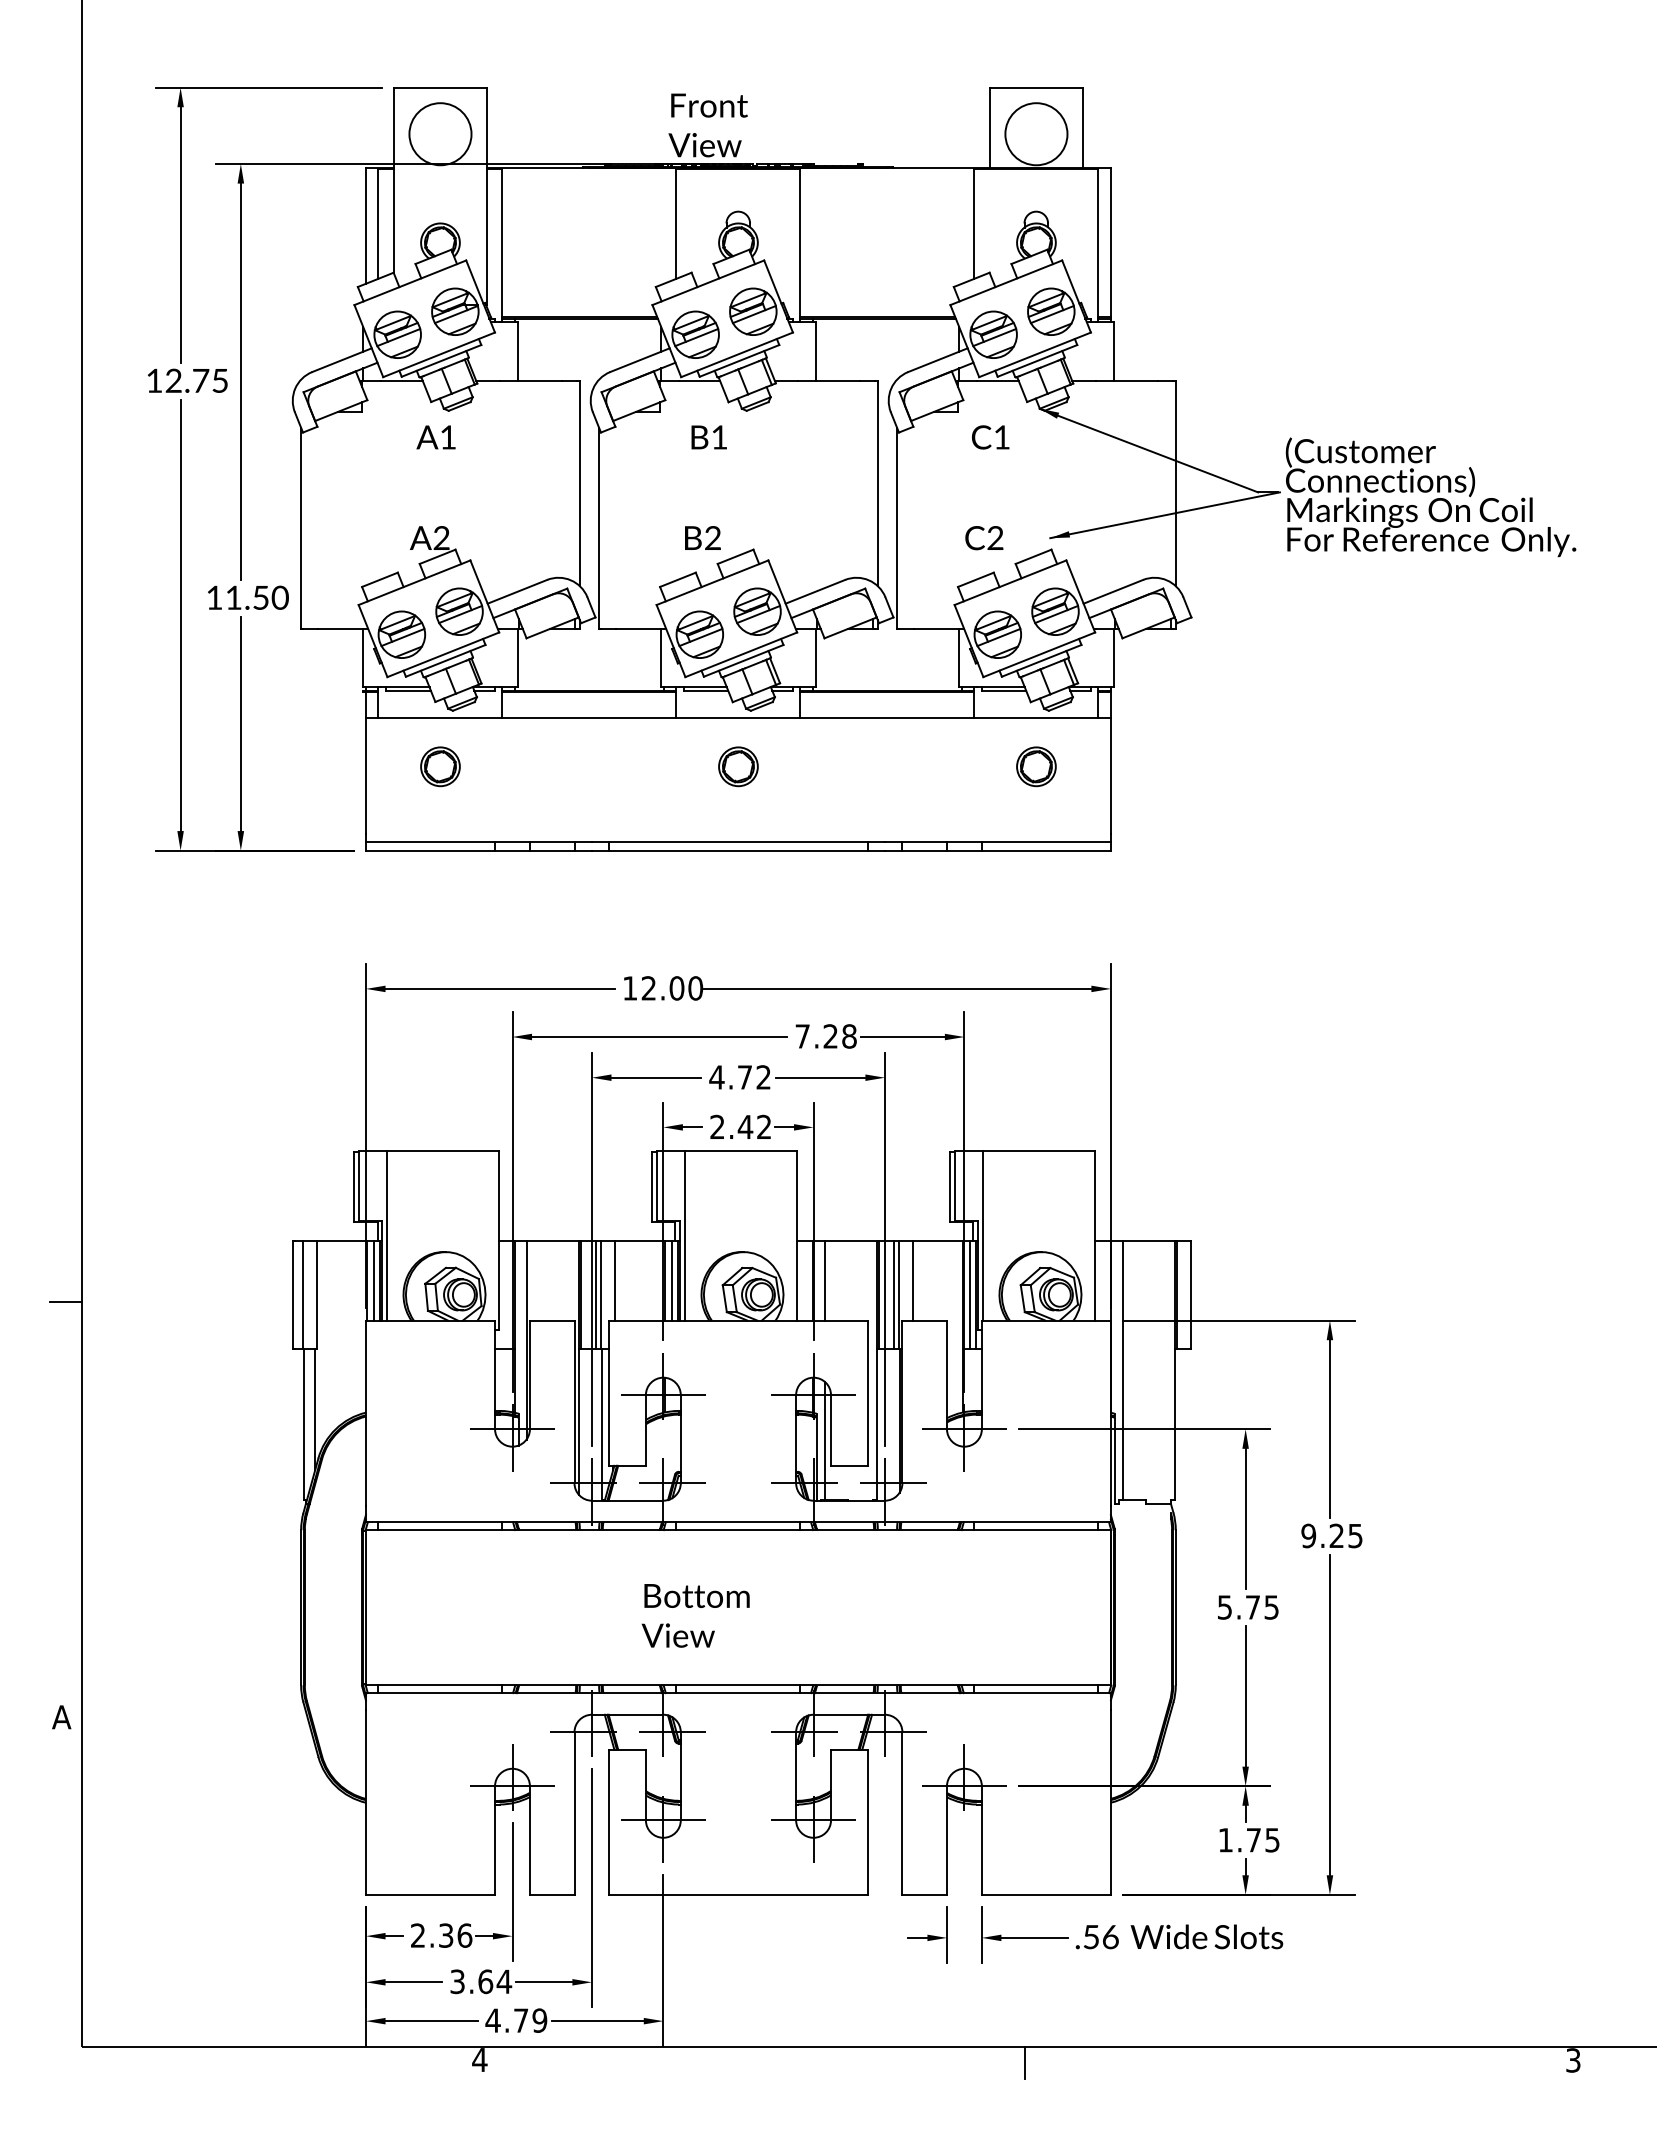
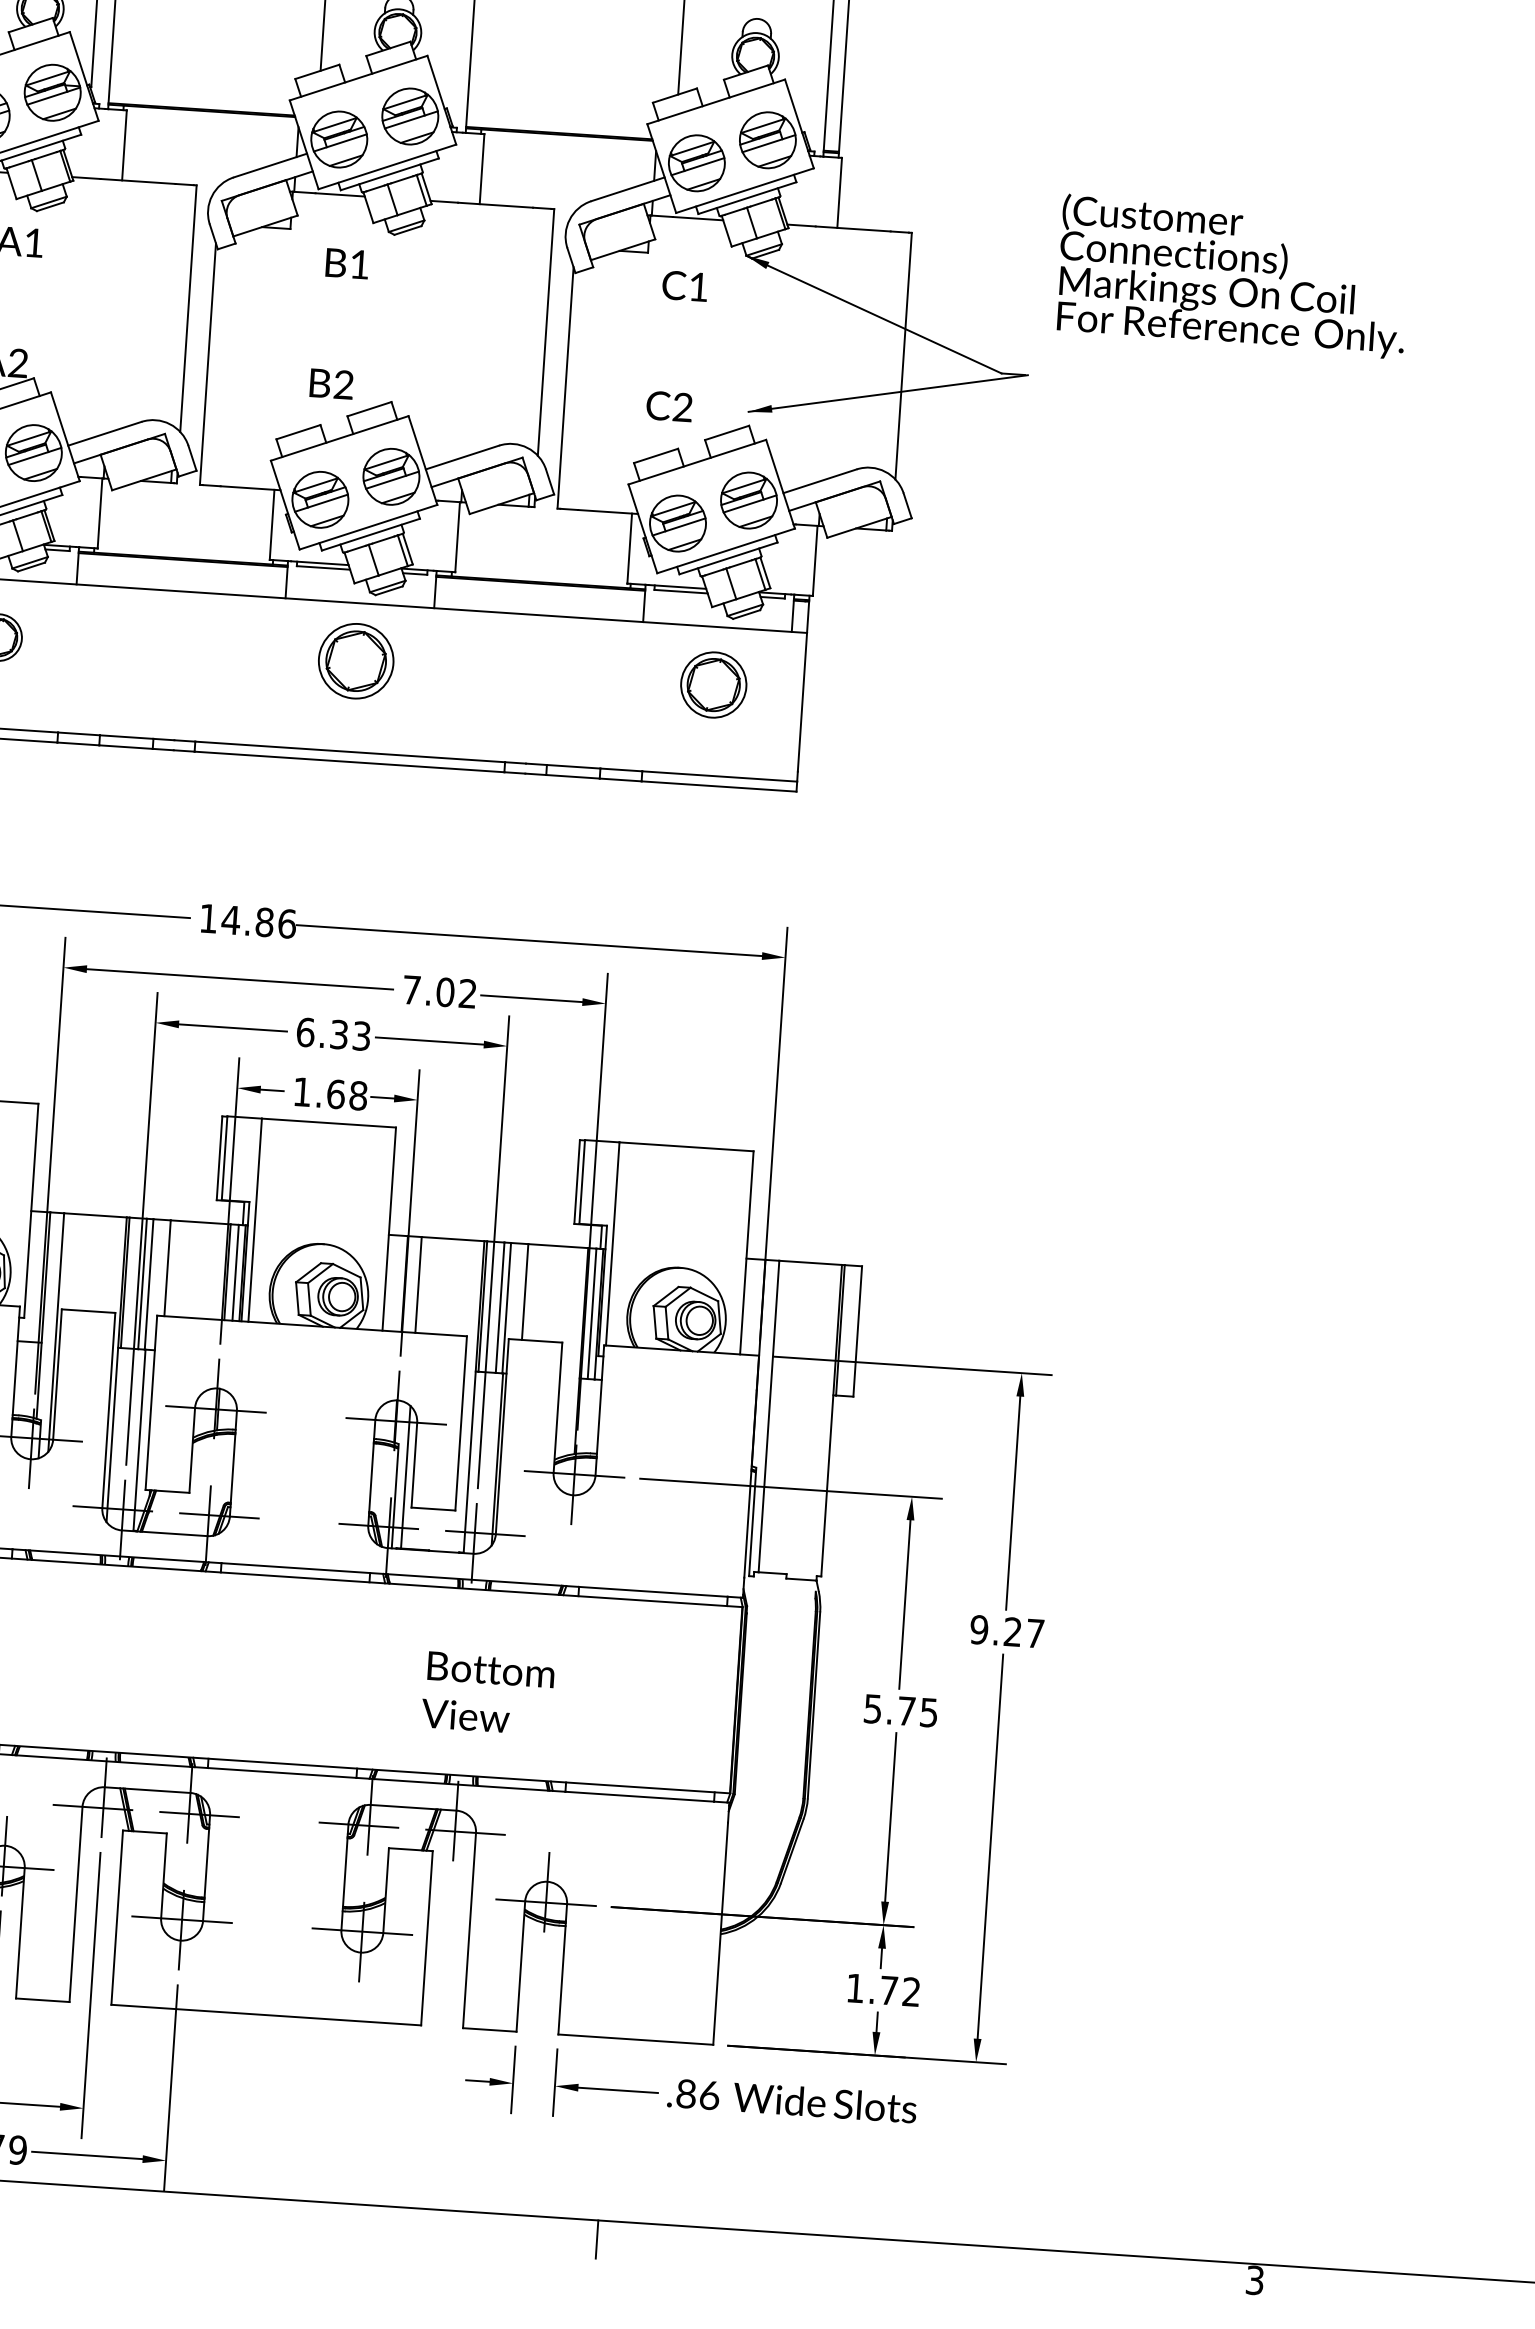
text: (1430, 497) -> (1232, 276), moved
part: (738, 766) -> (356, 661), size x1.6
part: (1036, 766) -> (713, 684), size x1.4
text: (672, 988) -> (259, 922), 12.00 -> 14.86
text: (839, 1036) -> (455, 993), 7.28 -> 7.02
text: (739, 1077) -> (332, 1034), 4.72 -> 6.33
text: (740, 1126) -> (329, 1093), 2.42 -> 1.68
text: (1355, 1536) -> (1035, 1634), 9.25 -> 9.27
text: (695, 1615) -> (487, 1693), moved
text: (1272, 1840) -> (911, 1992), 1.75 -> 1.72
text: (1091, 1937) -> (686, 2094), .56 -> .86

